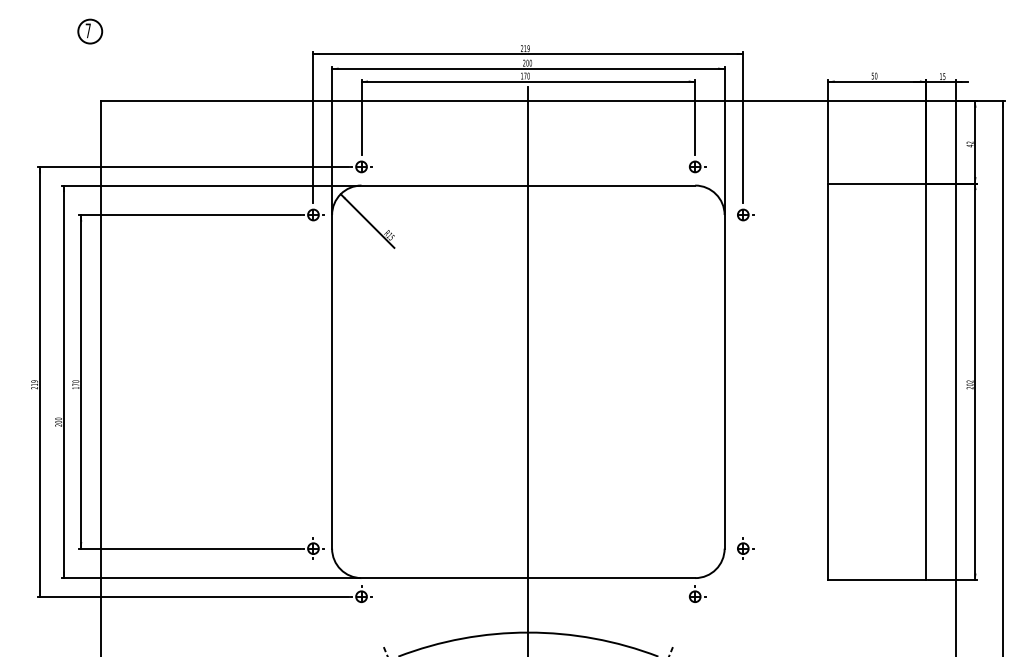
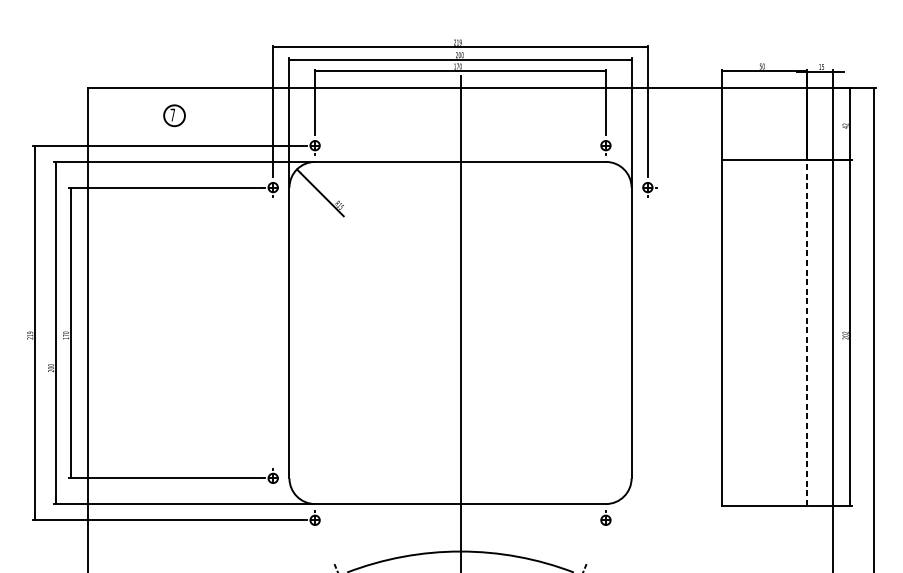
part: (90, 31) -> (174, 115), moved
line: (926, 381) -> (807, 332), solid -> dashed
part: (745, 548) -> (649, 478), removed

